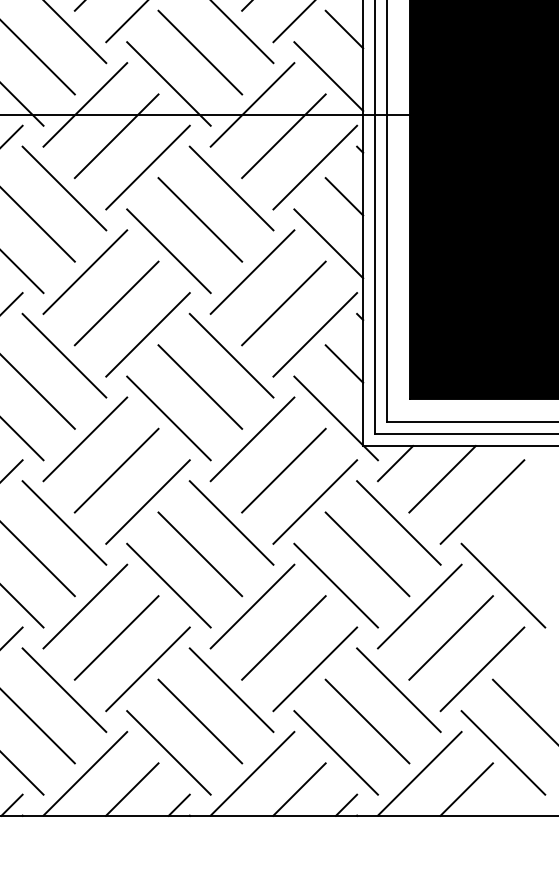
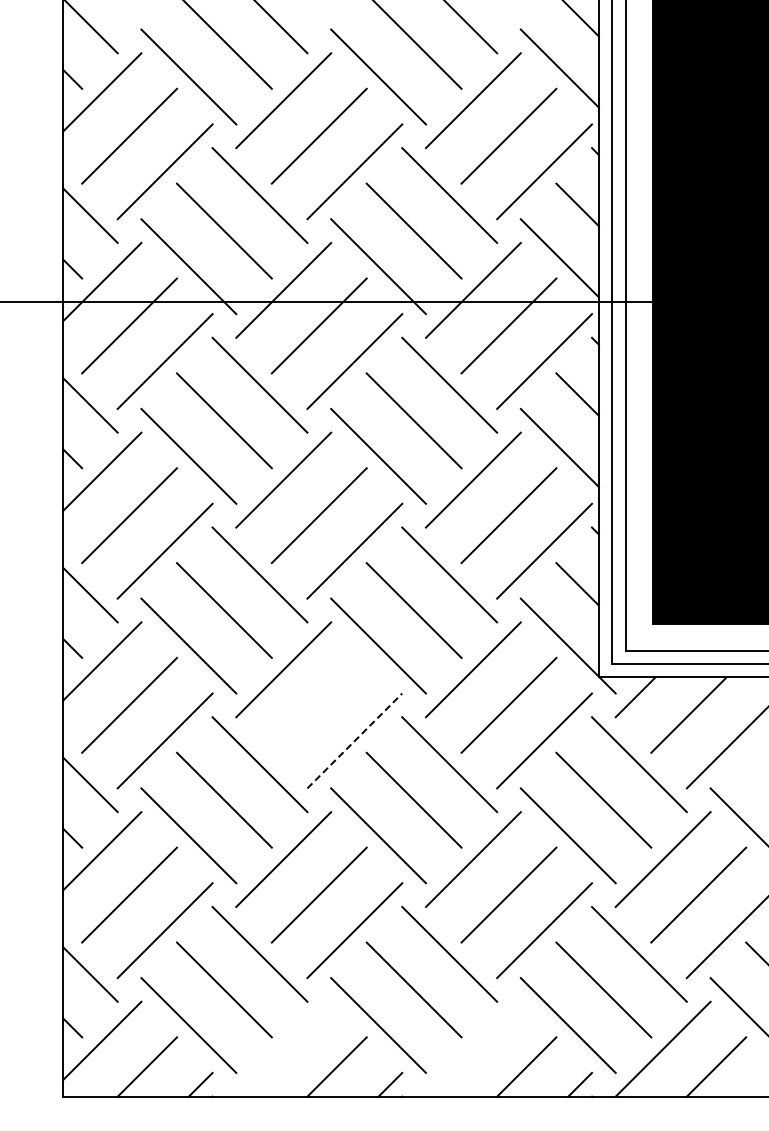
line: (115, 469) -> (318, 704), removed
line: (148, 501) -> (355, 740), solid -> dashed
line: (85, 773) -> (283, 1048), removed
line: (251, 773) -> (472, 1048), removed

